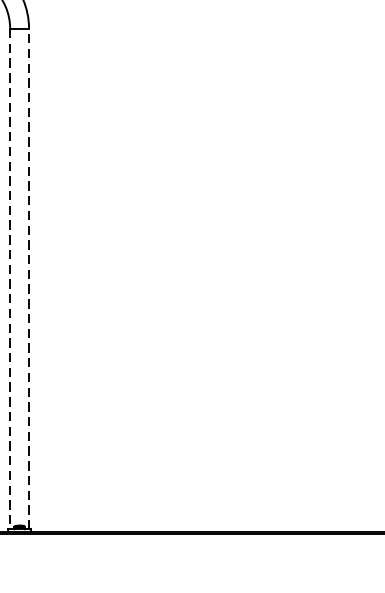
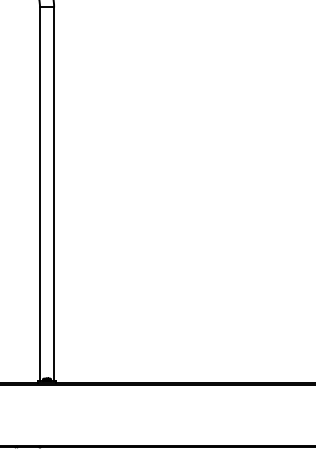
line: (10, 279) -> (40, 194), dashed -> solid
line: (29, 279) -> (54, 194), dashed -> solid

